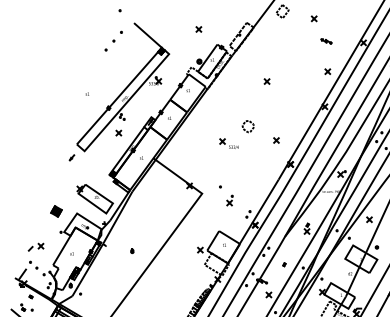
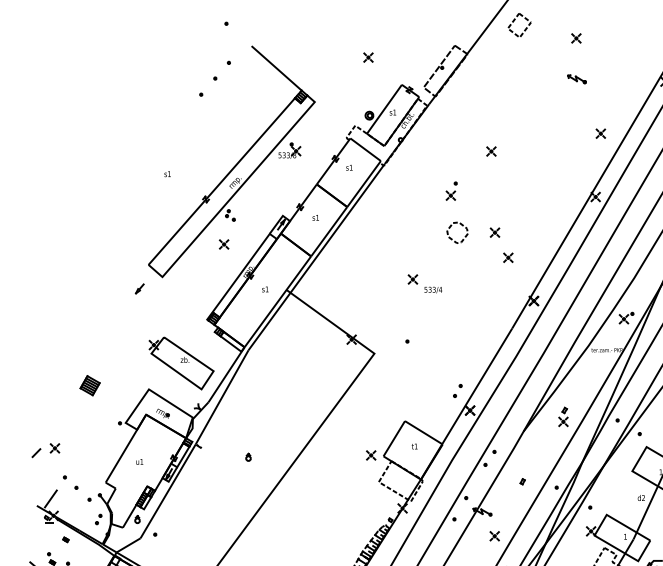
part: (326, 41) -> (576, 79), moved
part: (268, 126) -> (493, 232), added
part: (228, 143) -> (423, 283), moved
part: (229, 200) -> (450, 191), moved
part: (56, 211) -> (90, 385), moved
part: (35, 246) -> (45, 448), moved

